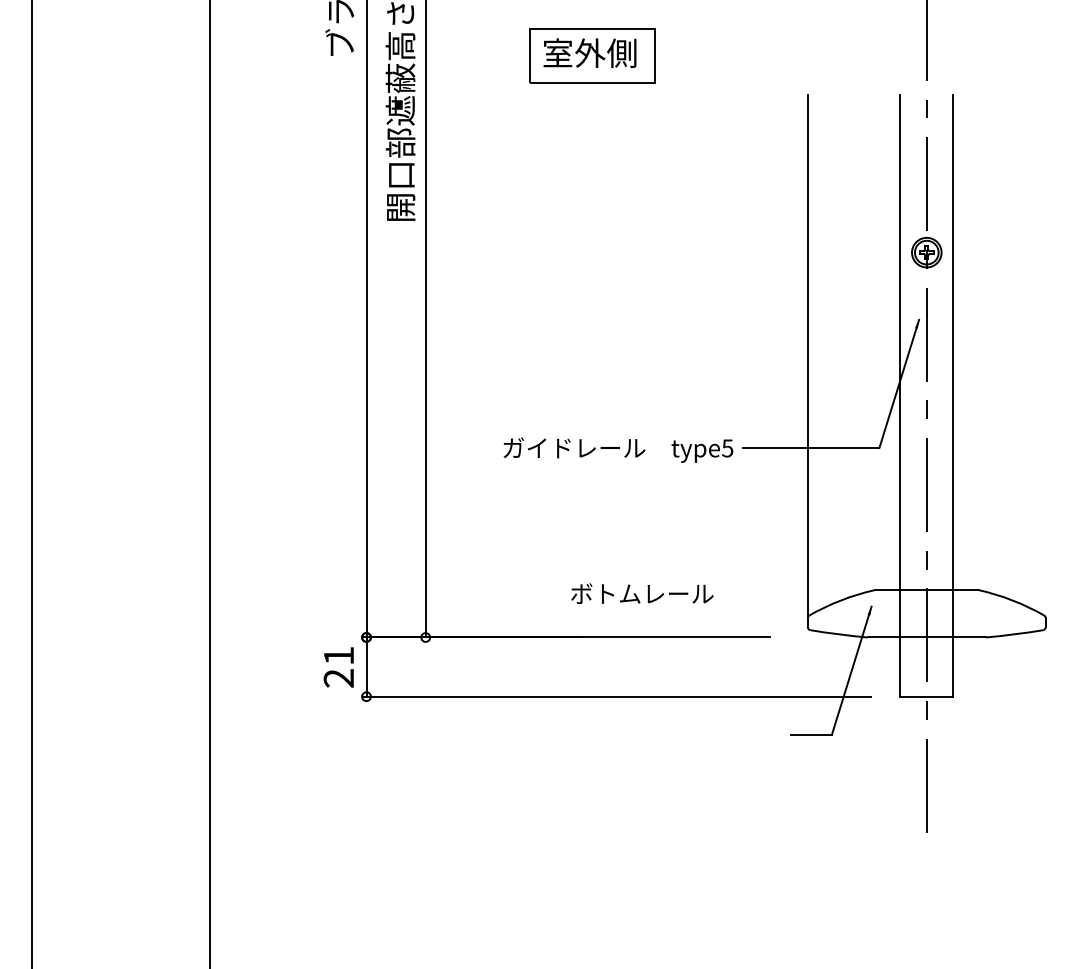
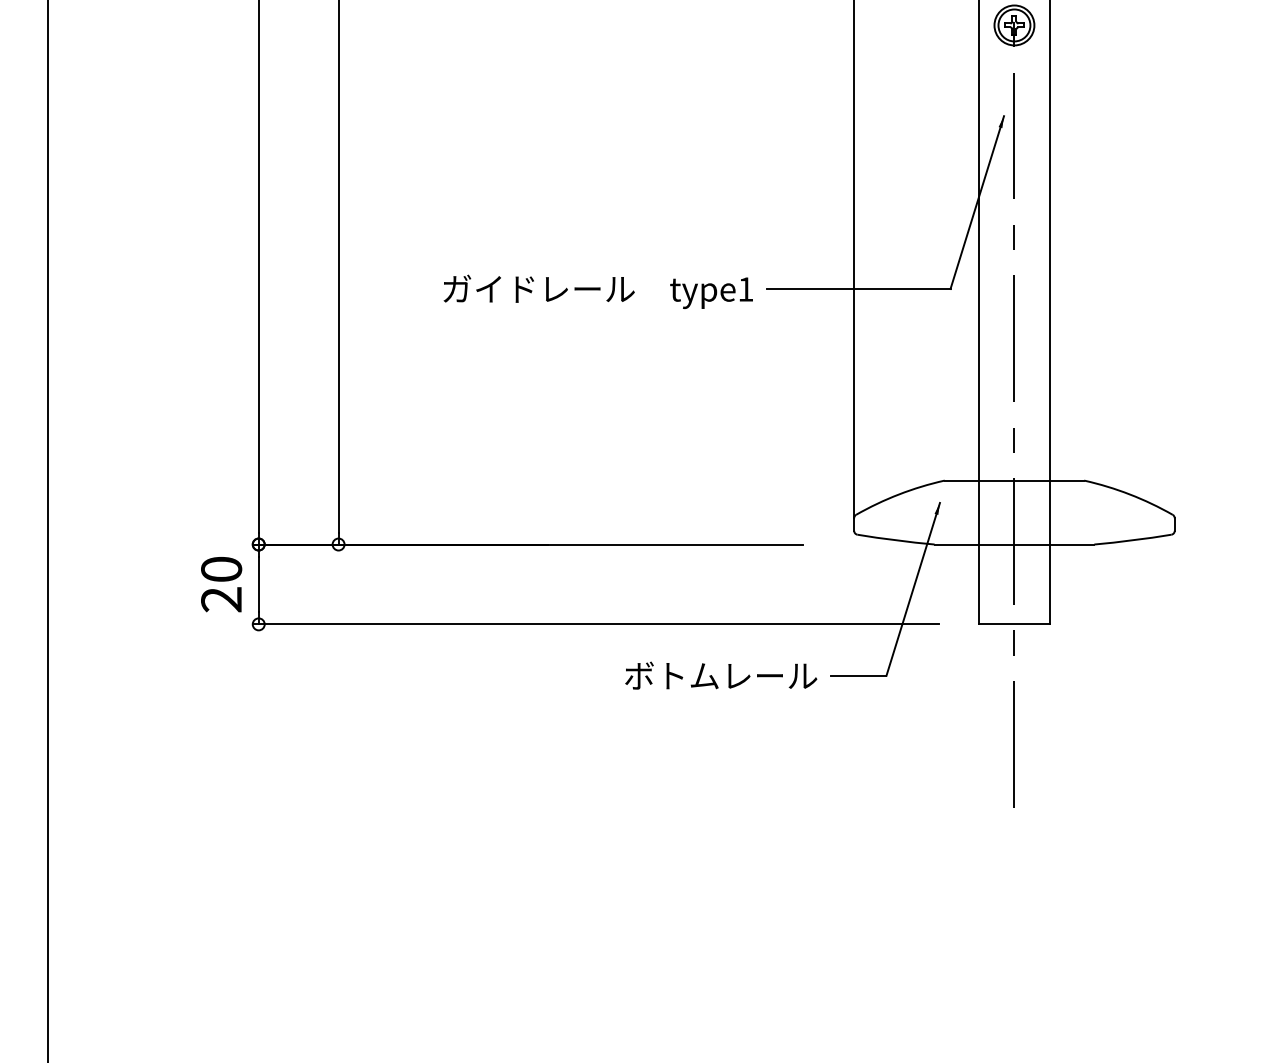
text: (727, 448) -> (745, 289), type5 -> type1
text: (642, 593) -> (721, 675), moved
text: (338, 655) -> (220, 568), 21 -> 20

